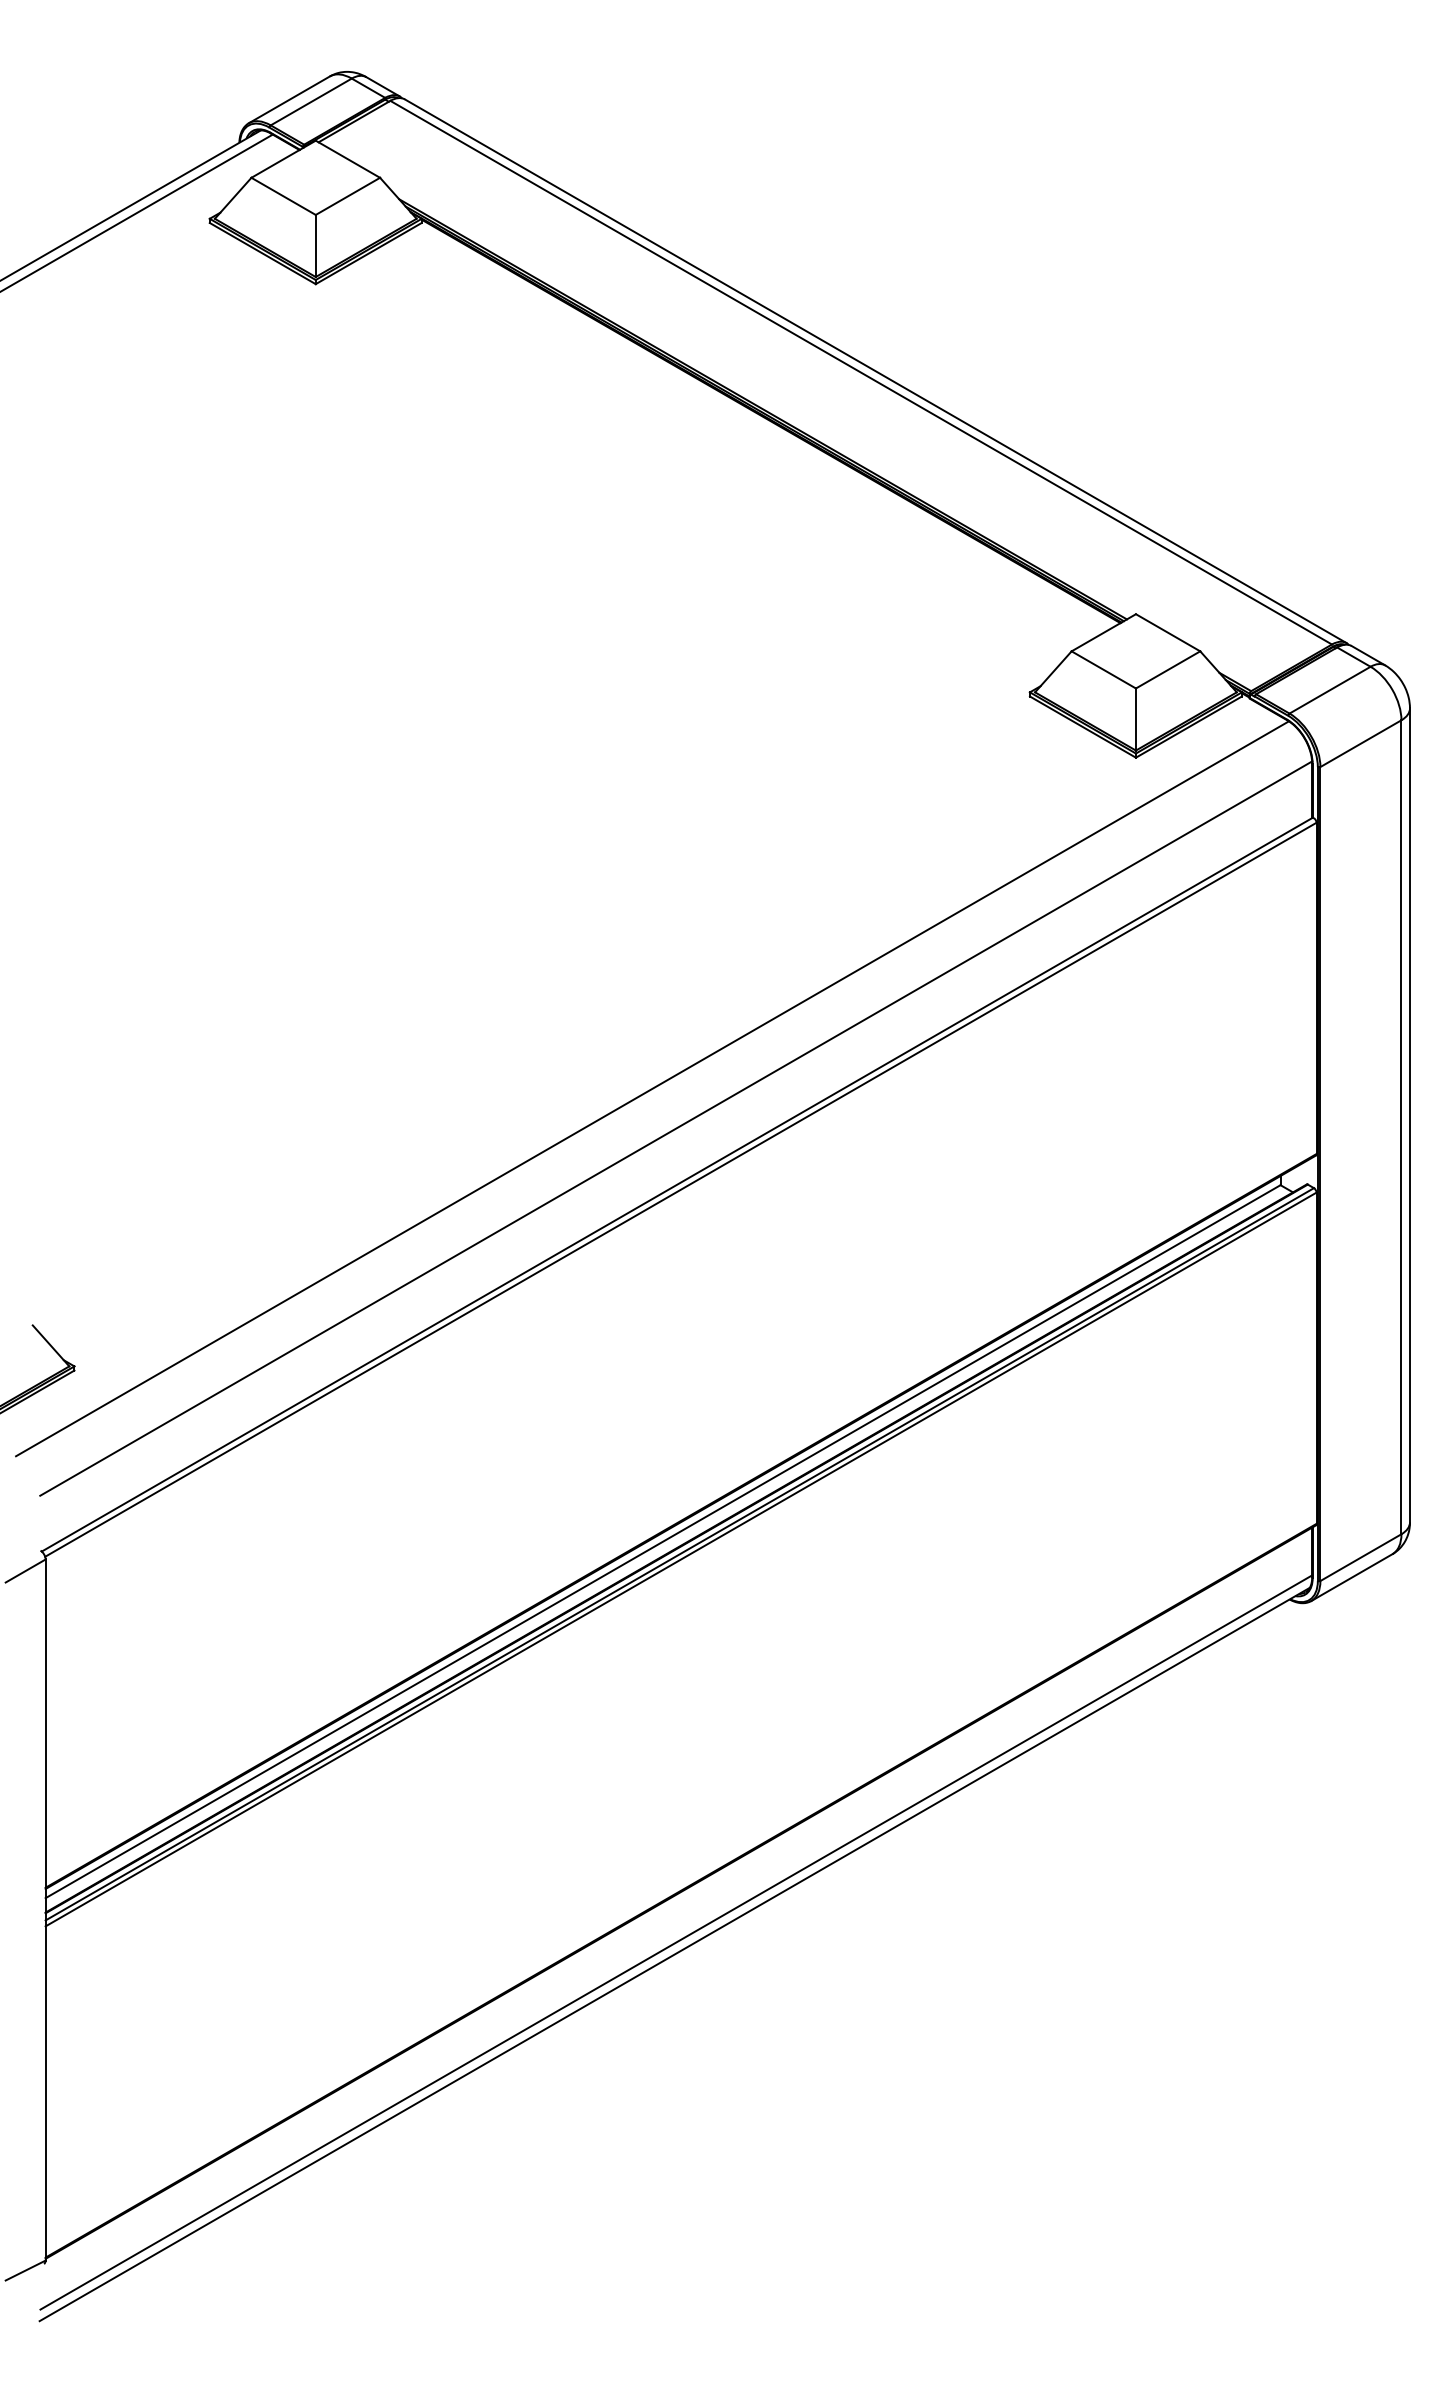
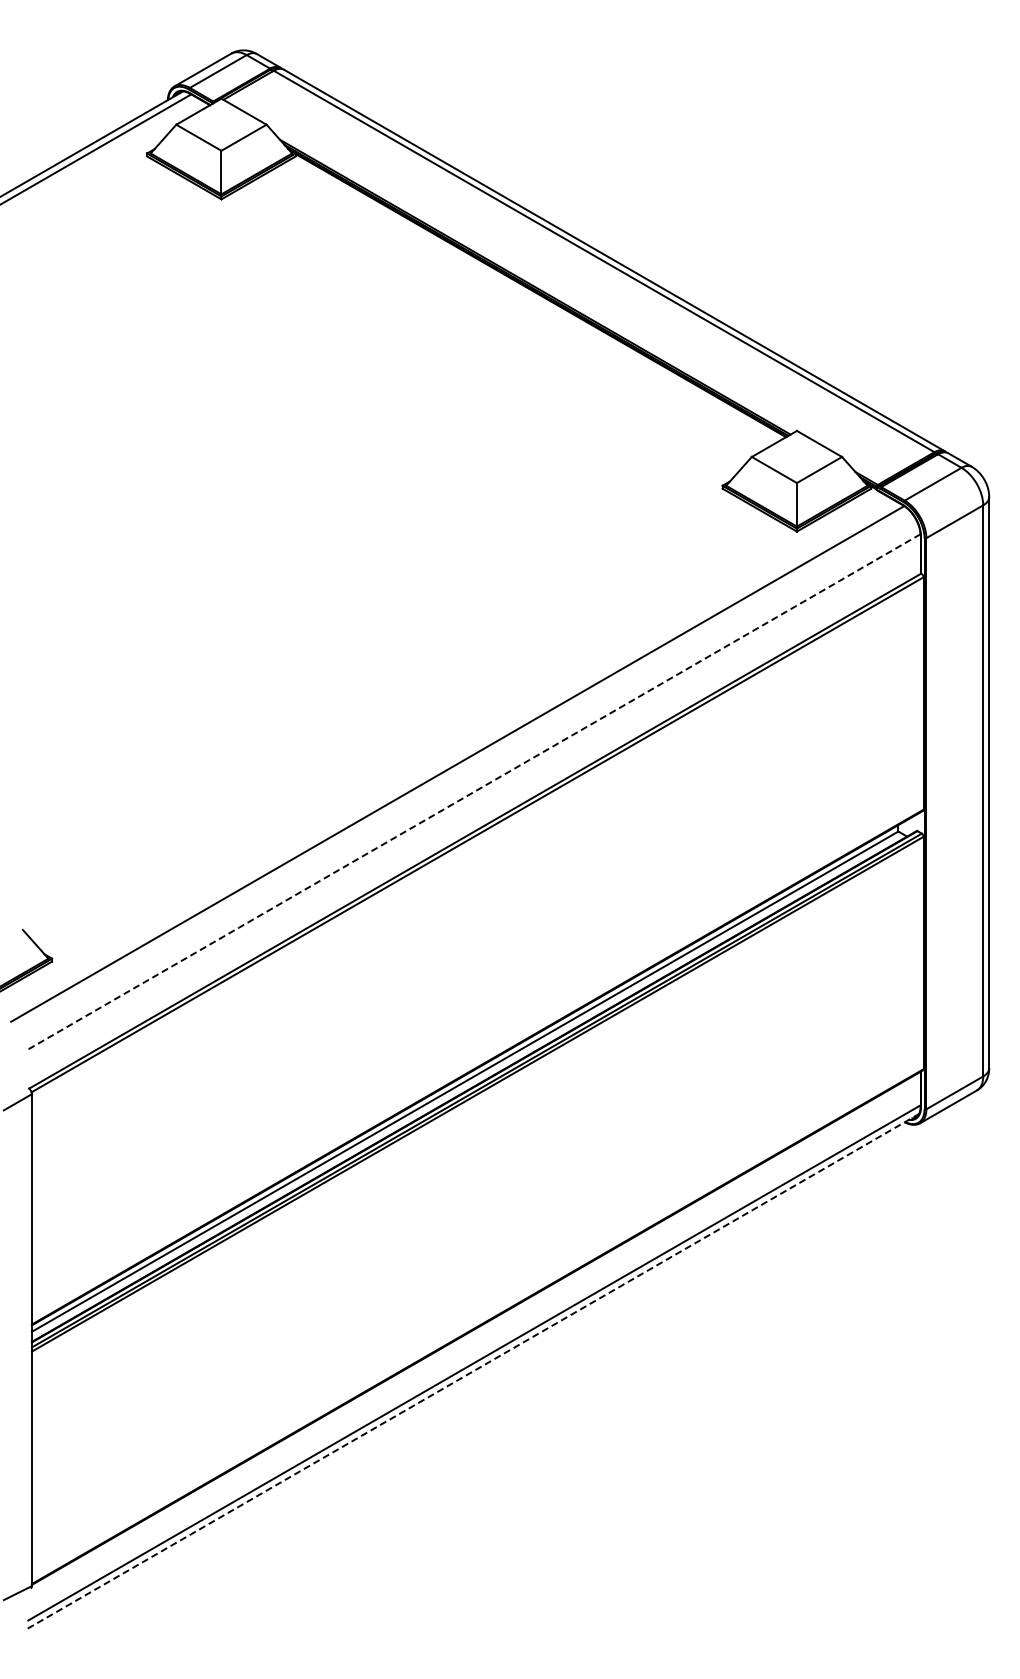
line: (674, 1129) -> (473, 792), solid -> dashed
line: (674, 1954) -> (473, 1371), solid -> dashed

